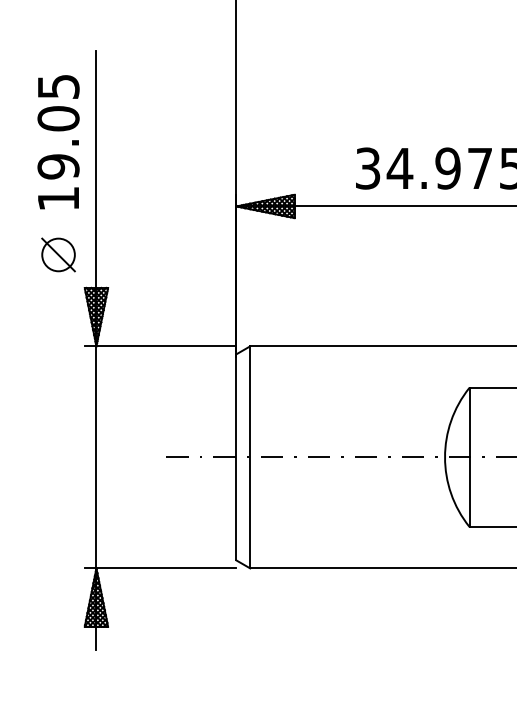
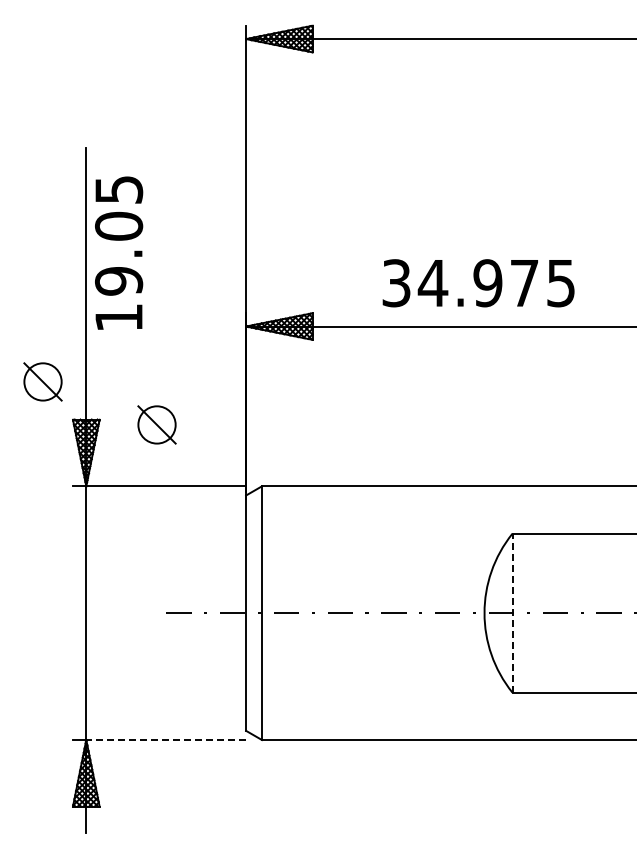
text: (58, 141) -> (119, 252), moved
part: (157, 292) -> (156, 424), added
line: (469, 456) -> (512, 612), solid -> dashed
line: (166, 568) -> (166, 740), solid -> dashed

